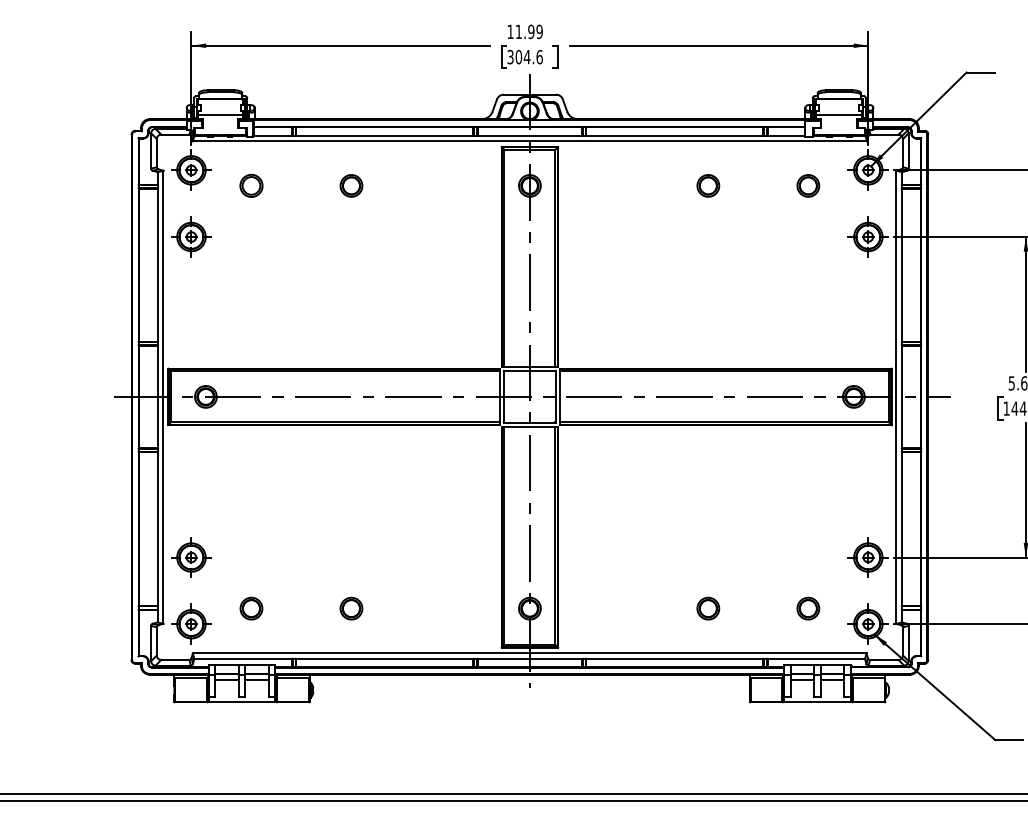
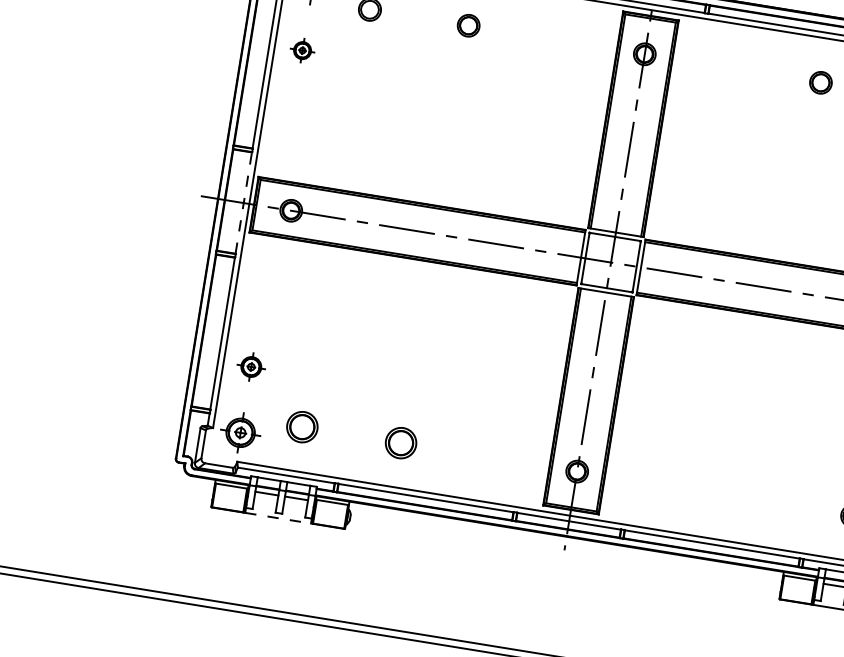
part: (191, 236) -> (302, 50), size x0.6
line: (157, 396) -> (243, 202), solid -> dashed
part: (191, 557) -> (251, 366), size x0.7
part: (251, 608) -> (302, 426), size x1.4
part: (351, 608) -> (401, 442), size x1.4
part: (708, 608) -> (753, 500), removed
line: (242, 702) -> (278, 518), solid -> dashed

